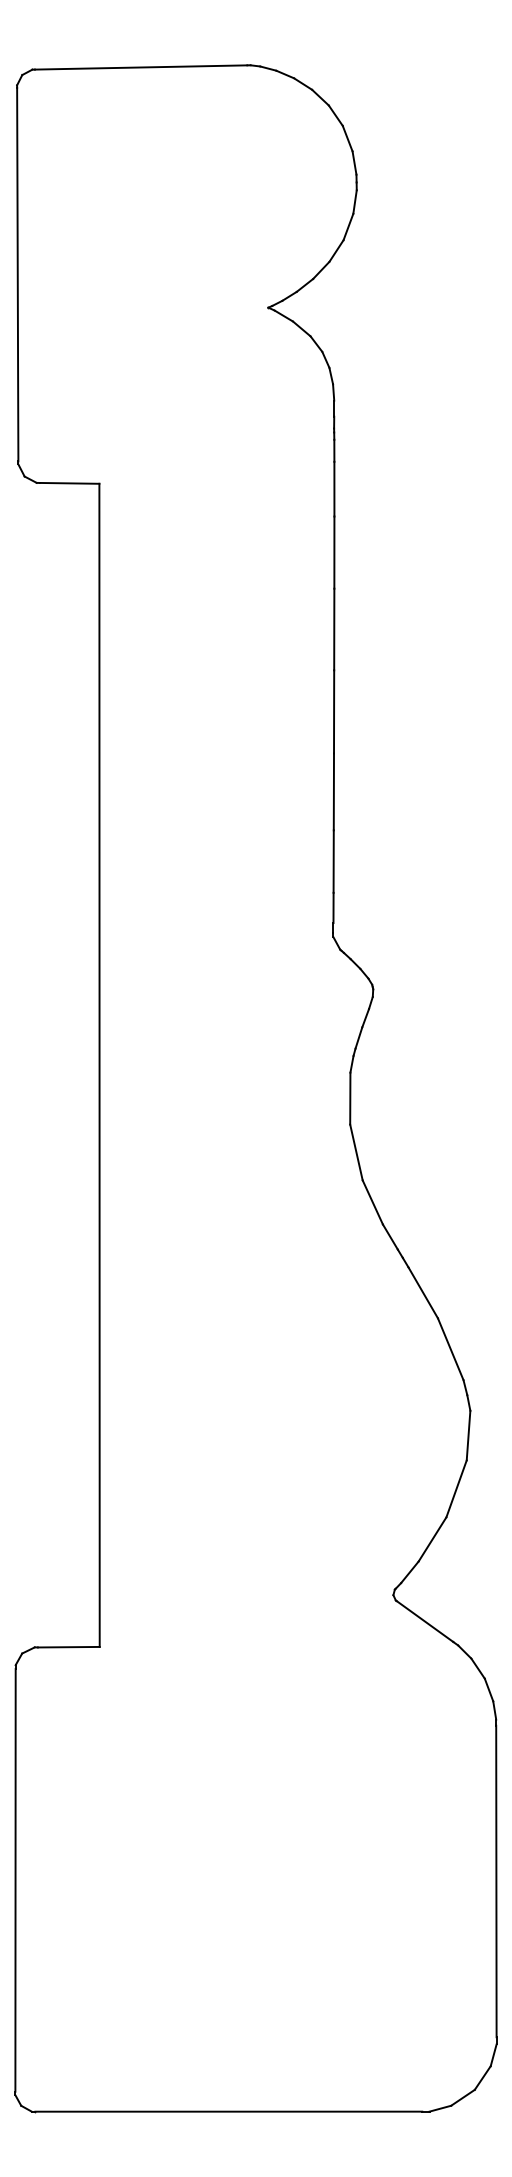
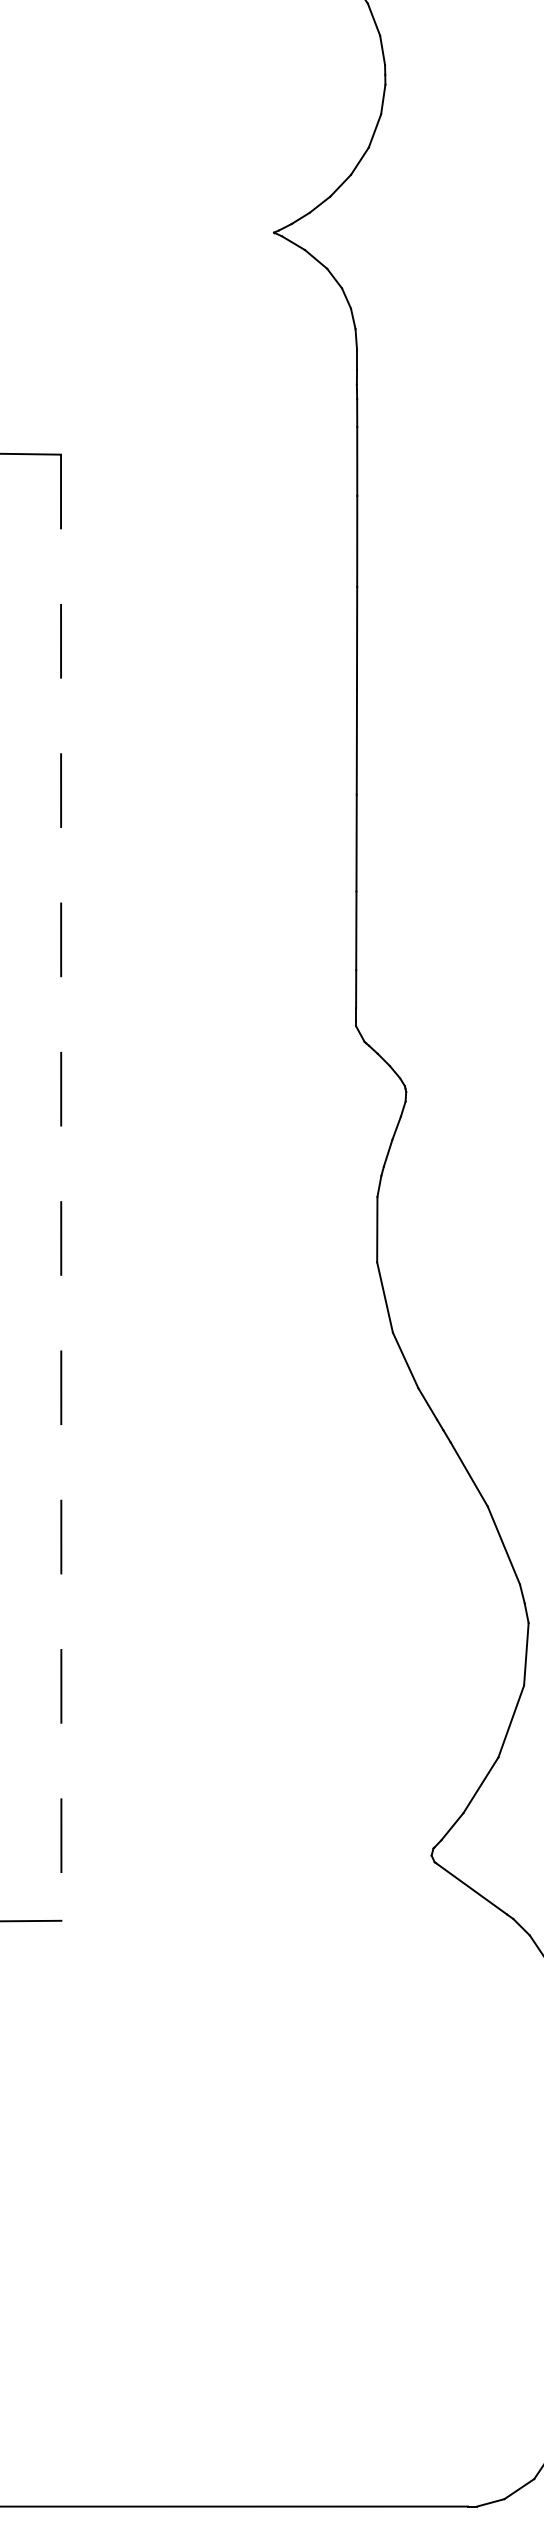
line: (99, 1065) -> (61, 1187), solid -> dashed

